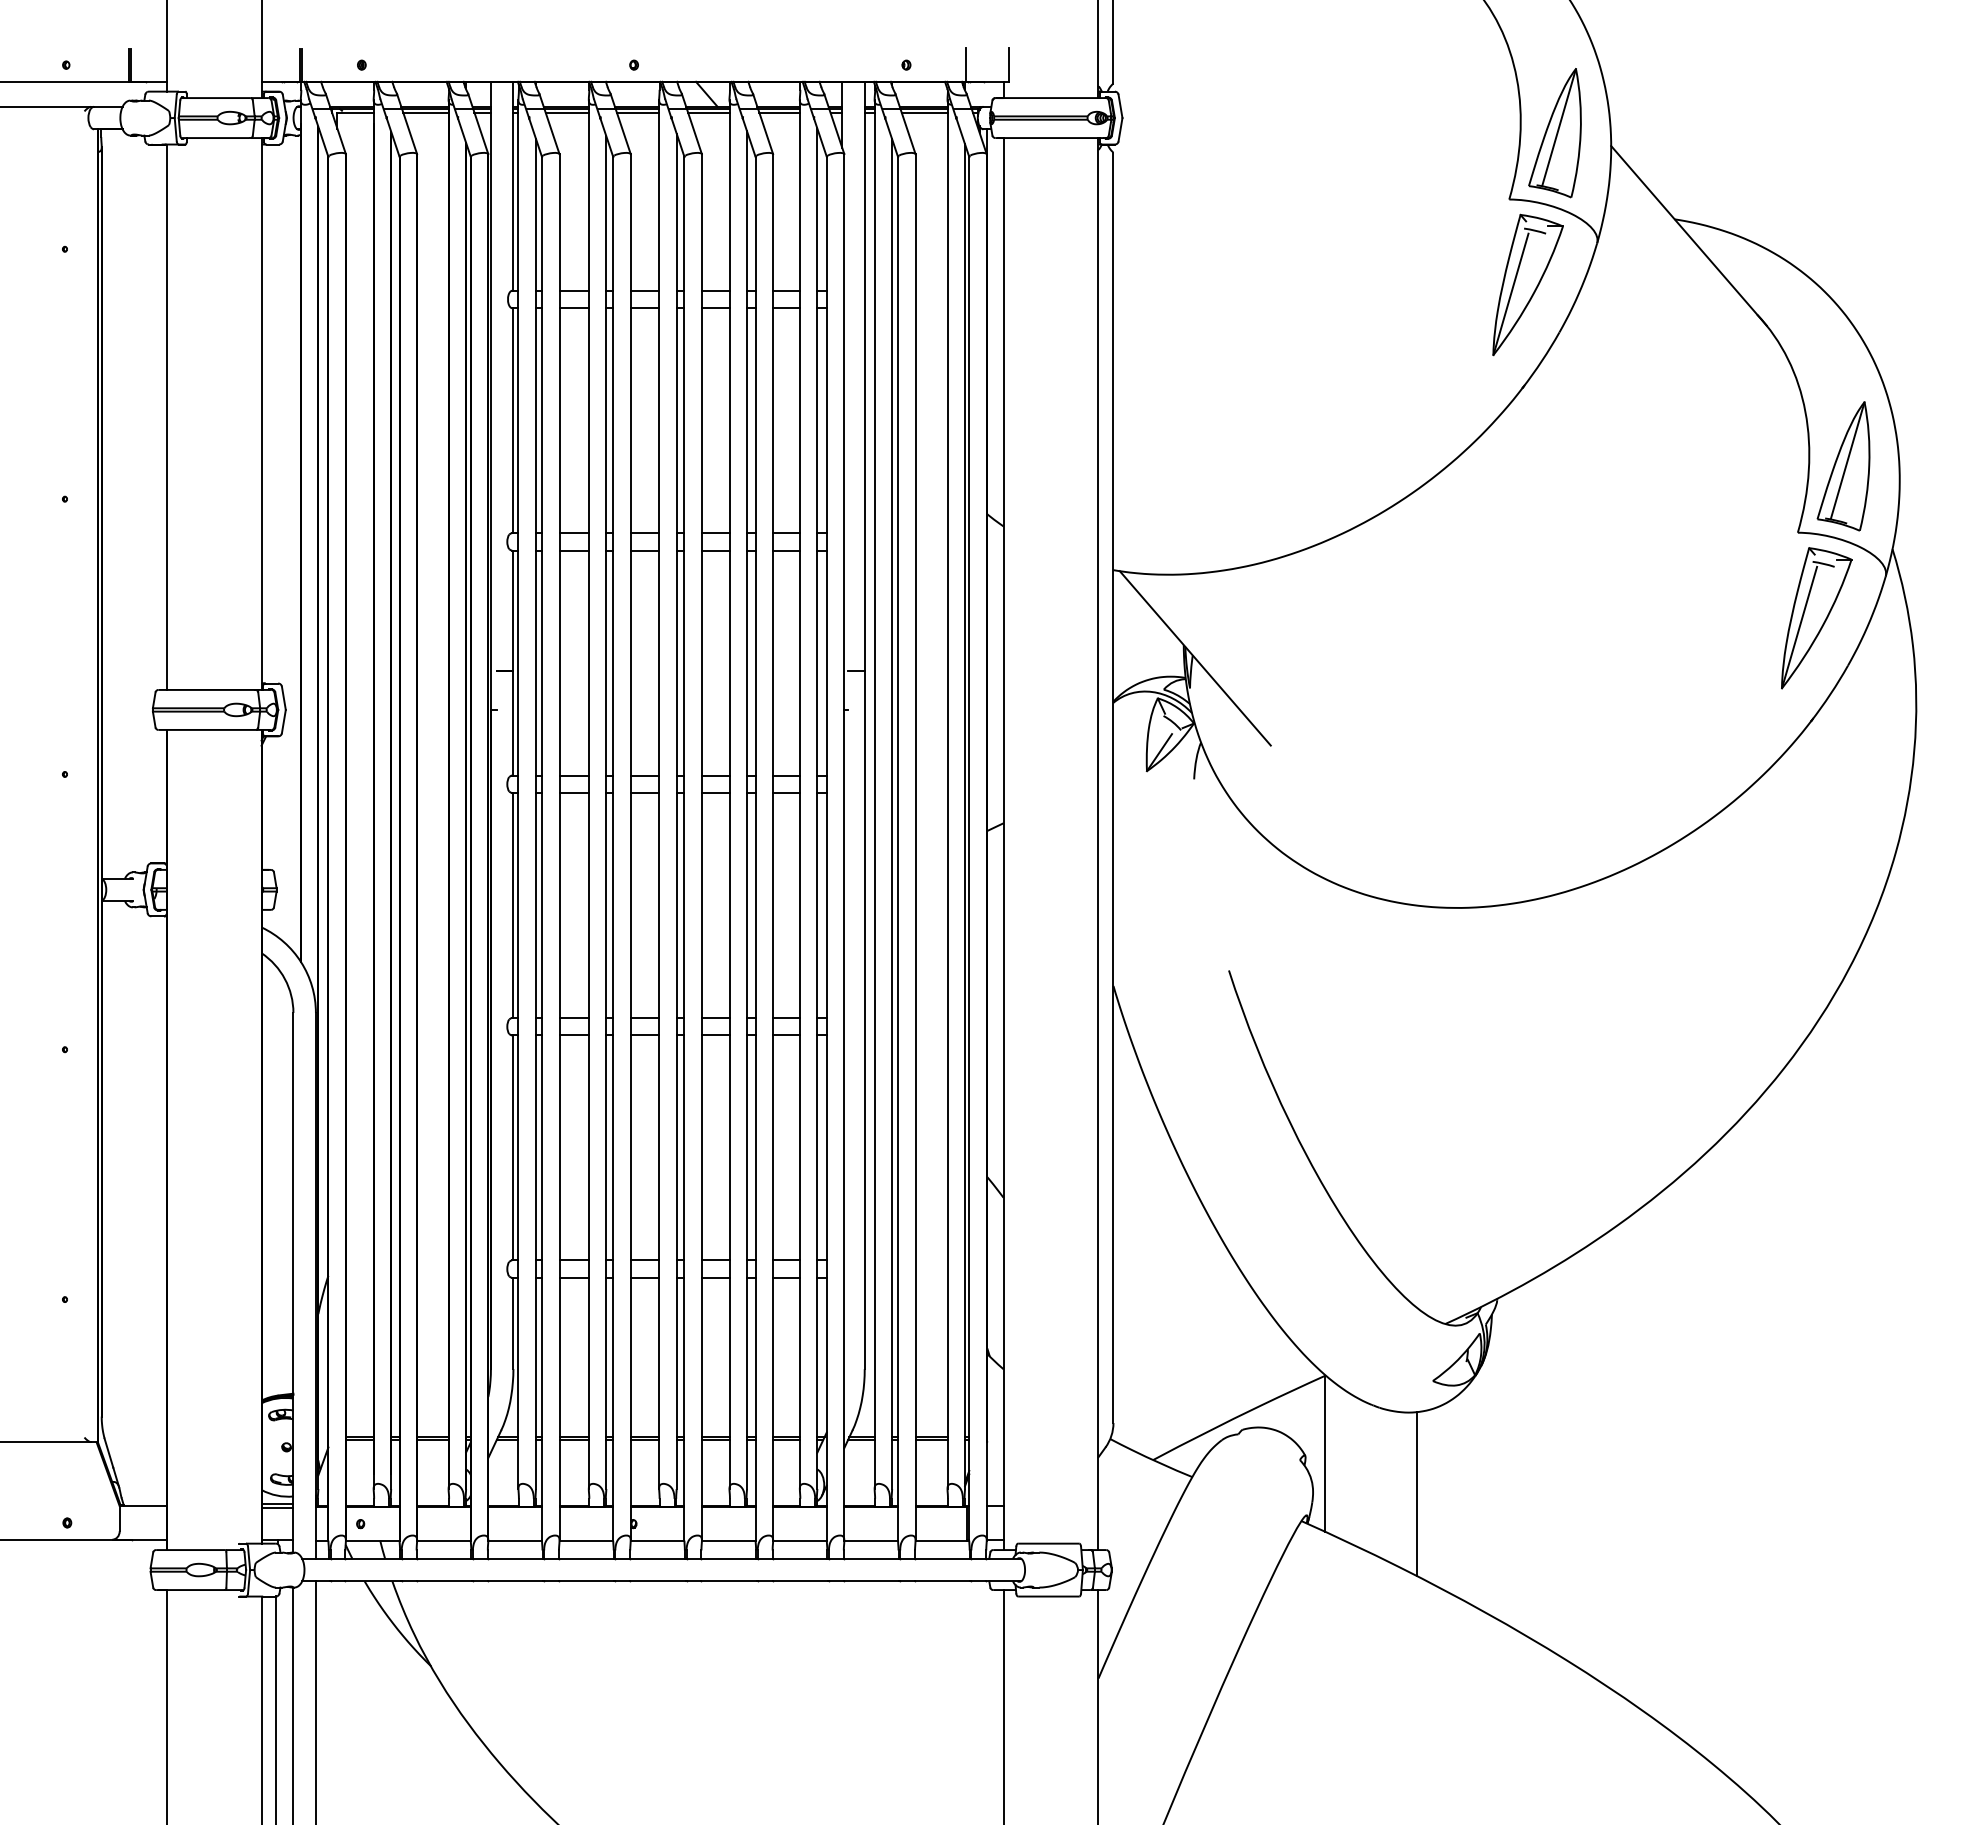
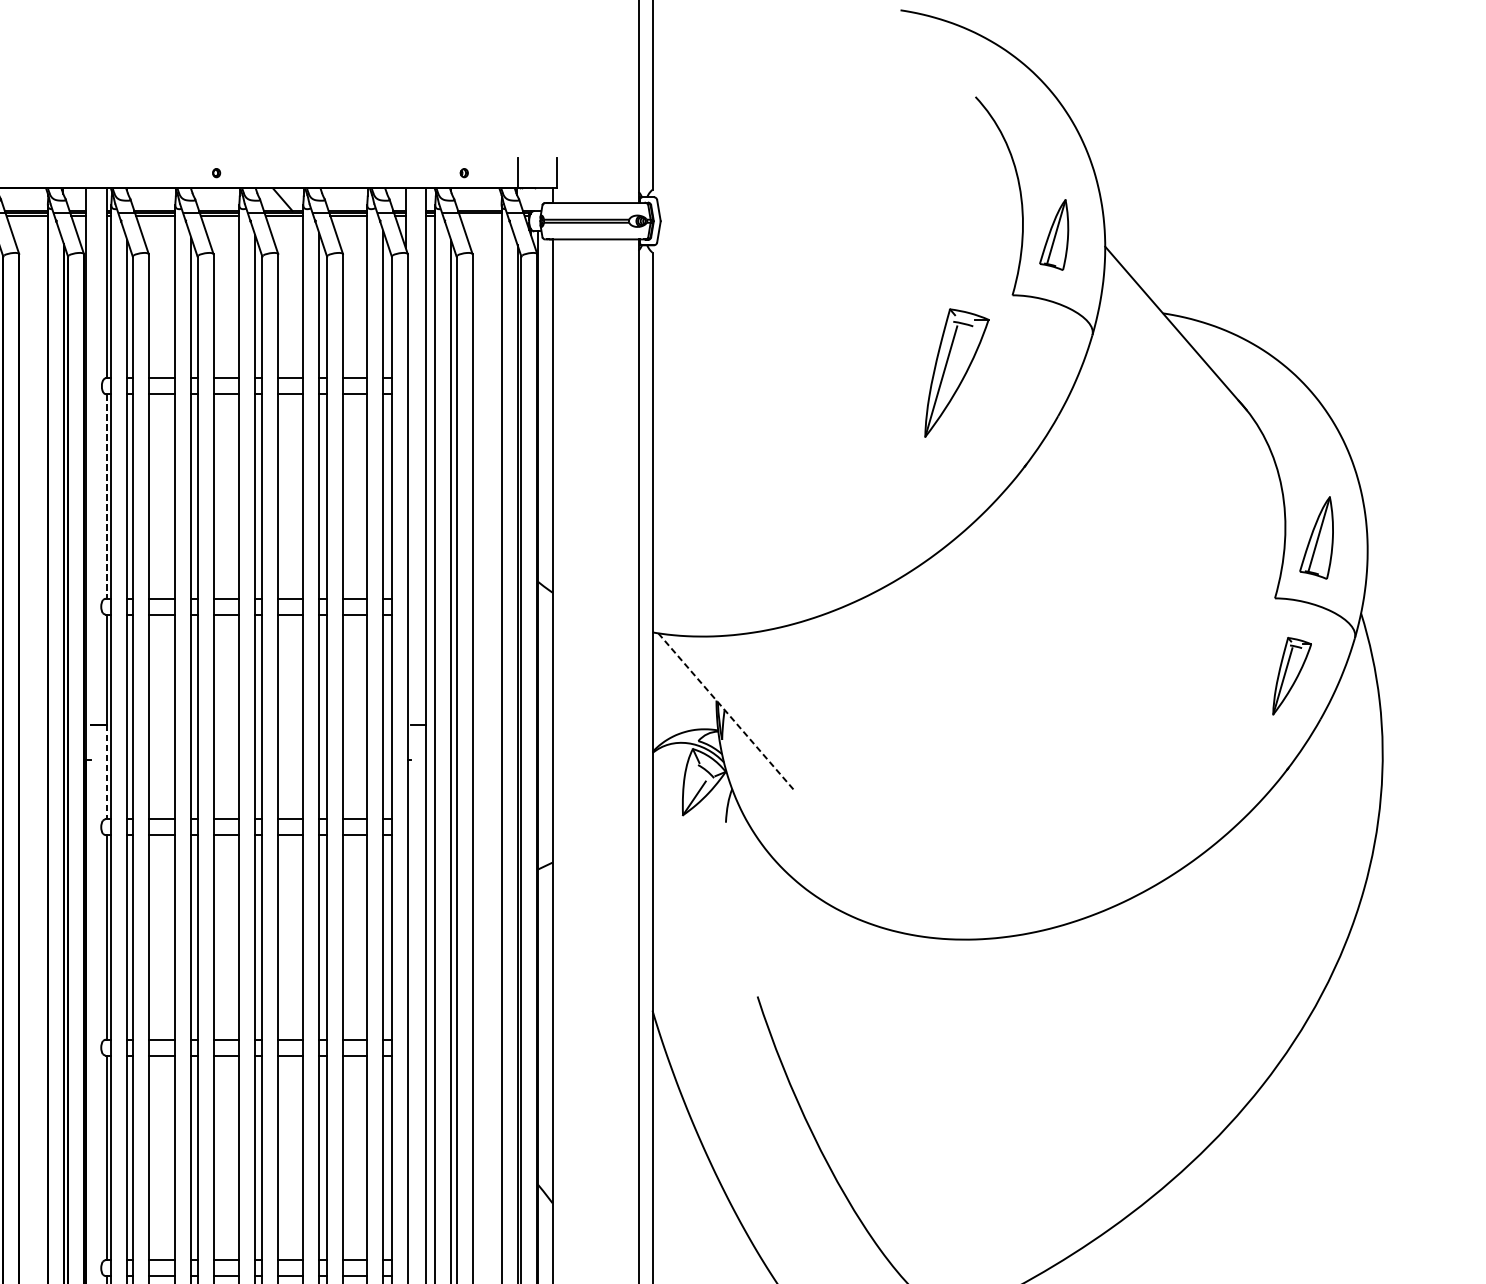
line: (924, 112) -> (480, 216), removed
part: (1554, 133) -> (1053, 235), size x0.6
part: (1527, 284) -> (956, 372), moved
line: (513, 421) -> (106, 497), solid -> dashed
part: (1843, 466) -> (1316, 538), size x0.7
part: (1816, 618) -> (1291, 676), size x0.6
line: (1195, 658) -> (727, 712), solid -> dashed
line: (513, 724) -> (106, 772), solid -> dashed

